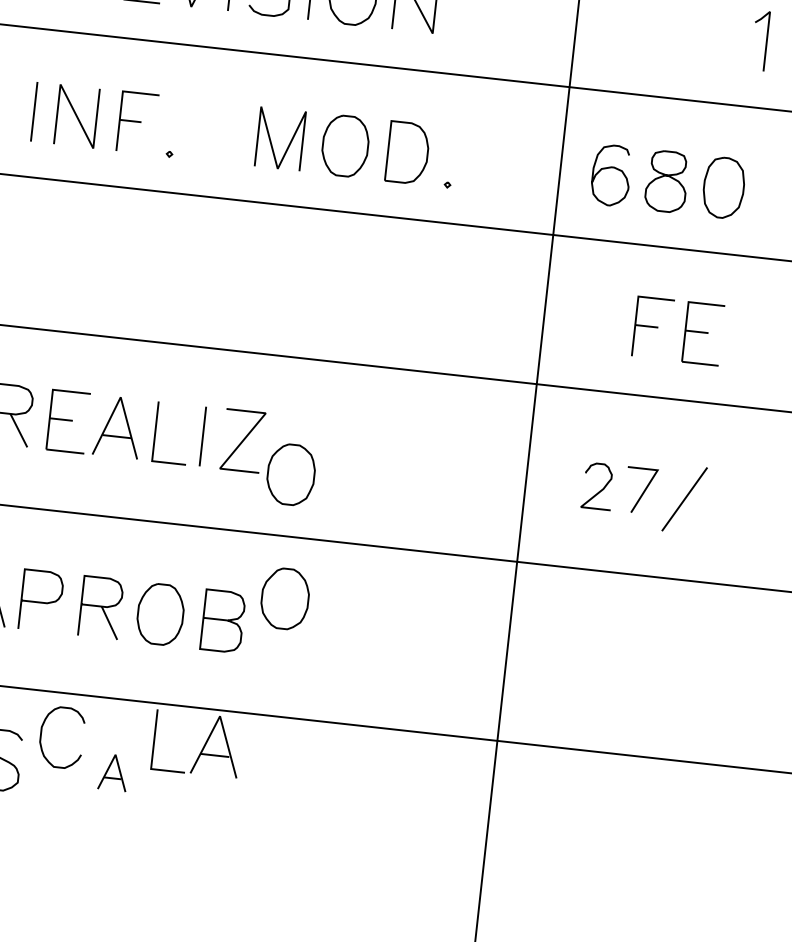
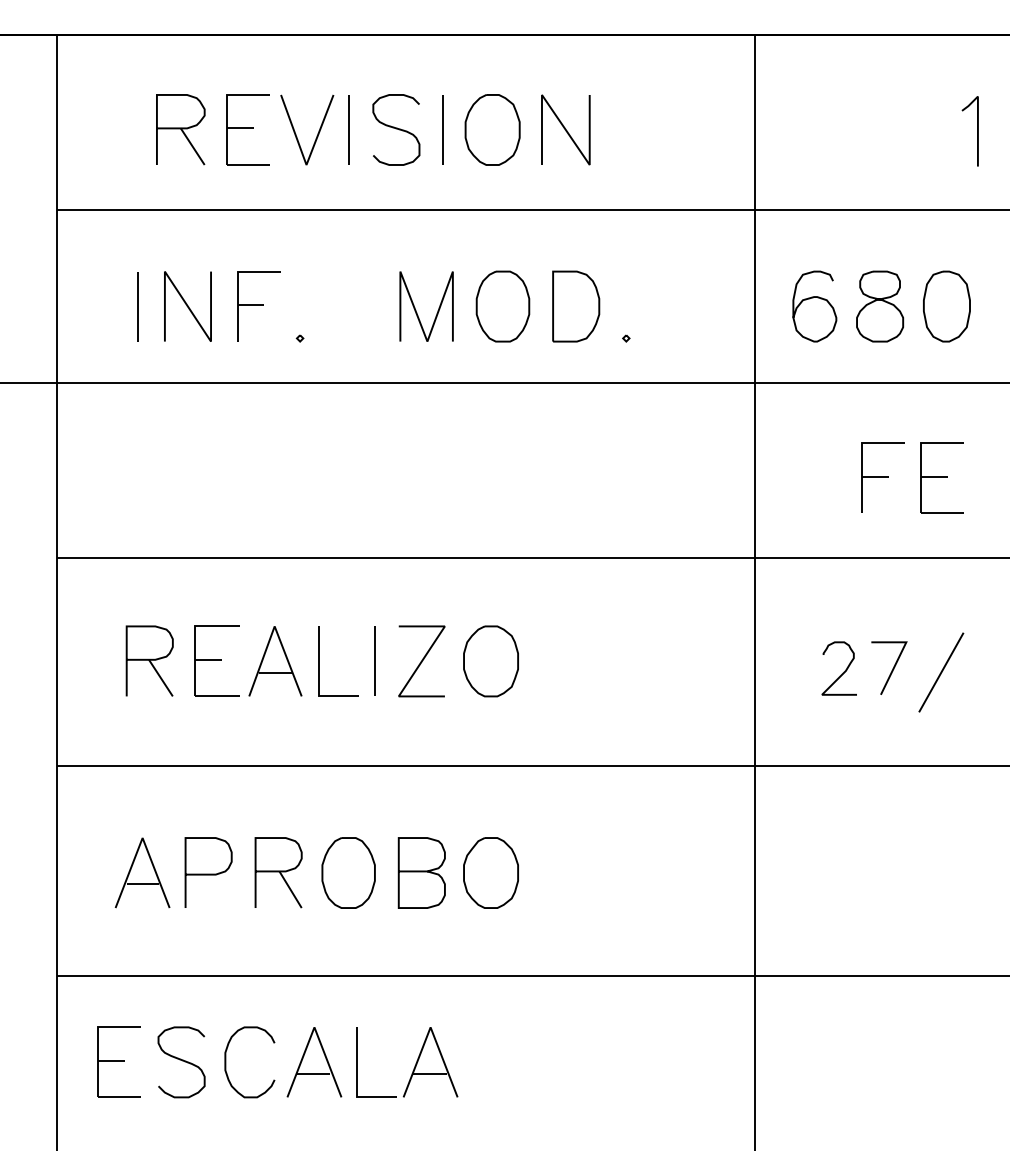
part: (290, 474) -> (490, 661), moved
part: (284, 598) -> (490, 872), moved
curve: (41, 735) -> (226, 1062), moved
part: (202, 747) -> (414, 1065), moved
part: (113, 772) -> (314, 1062), size x1.67

